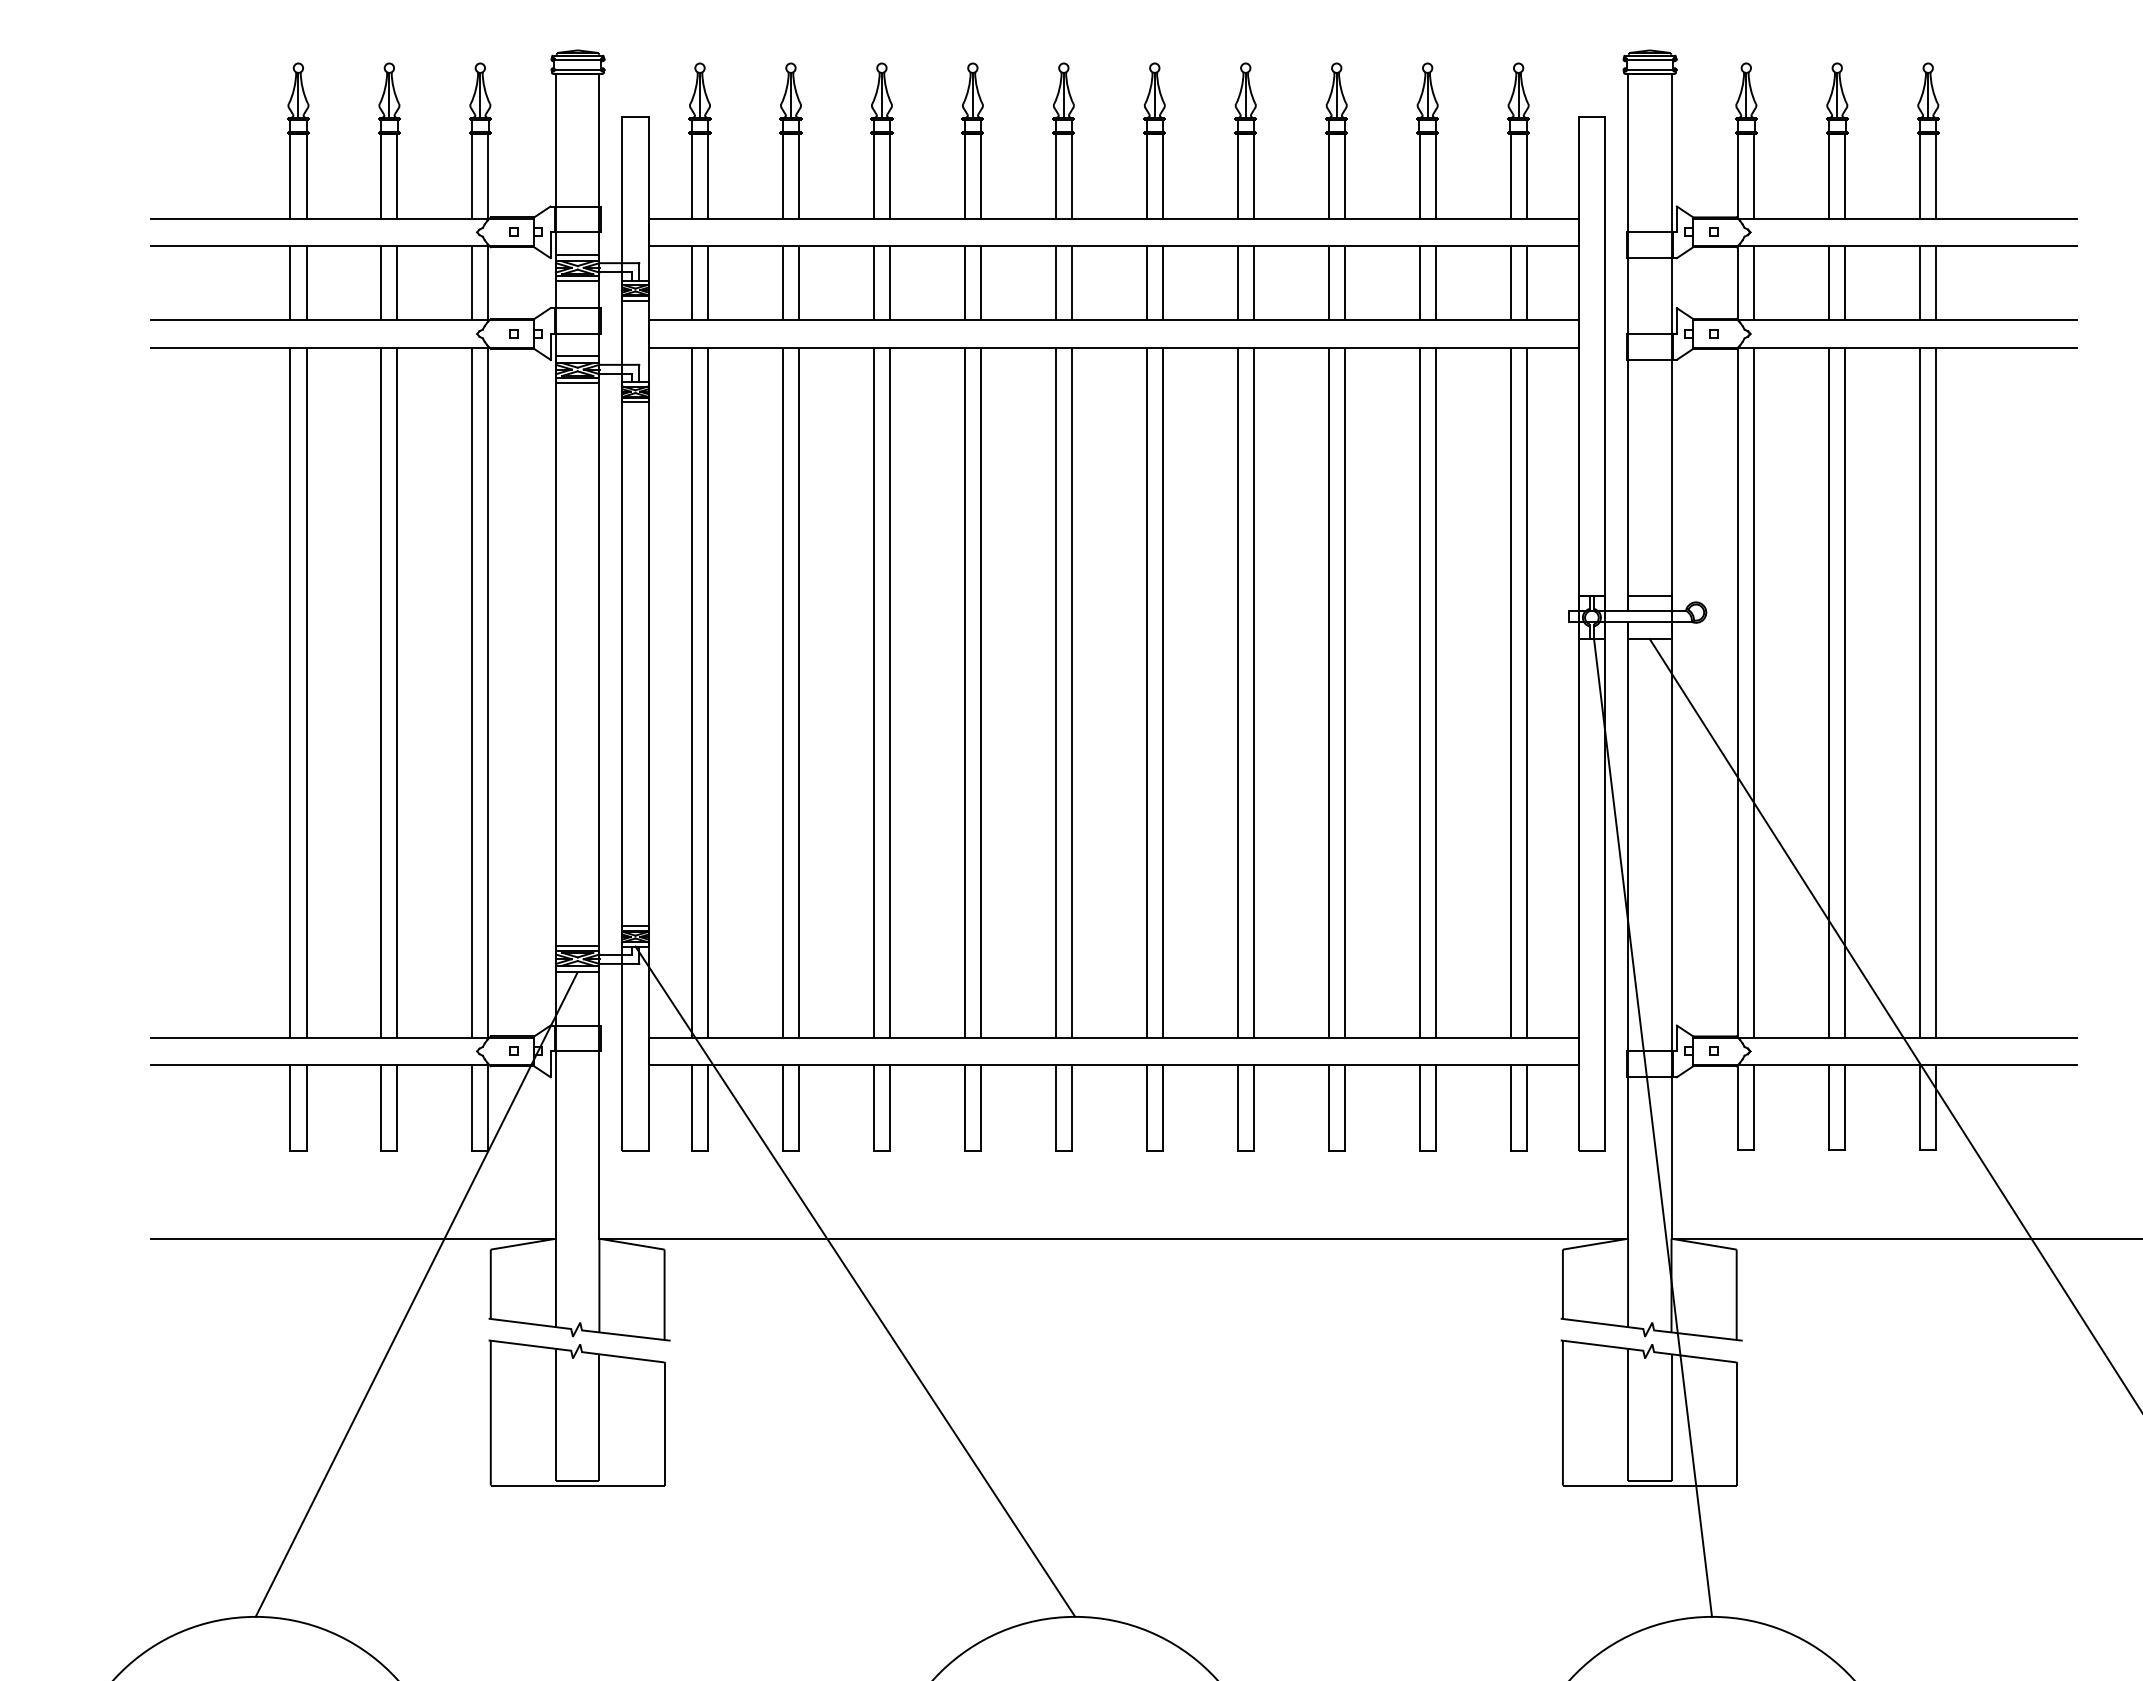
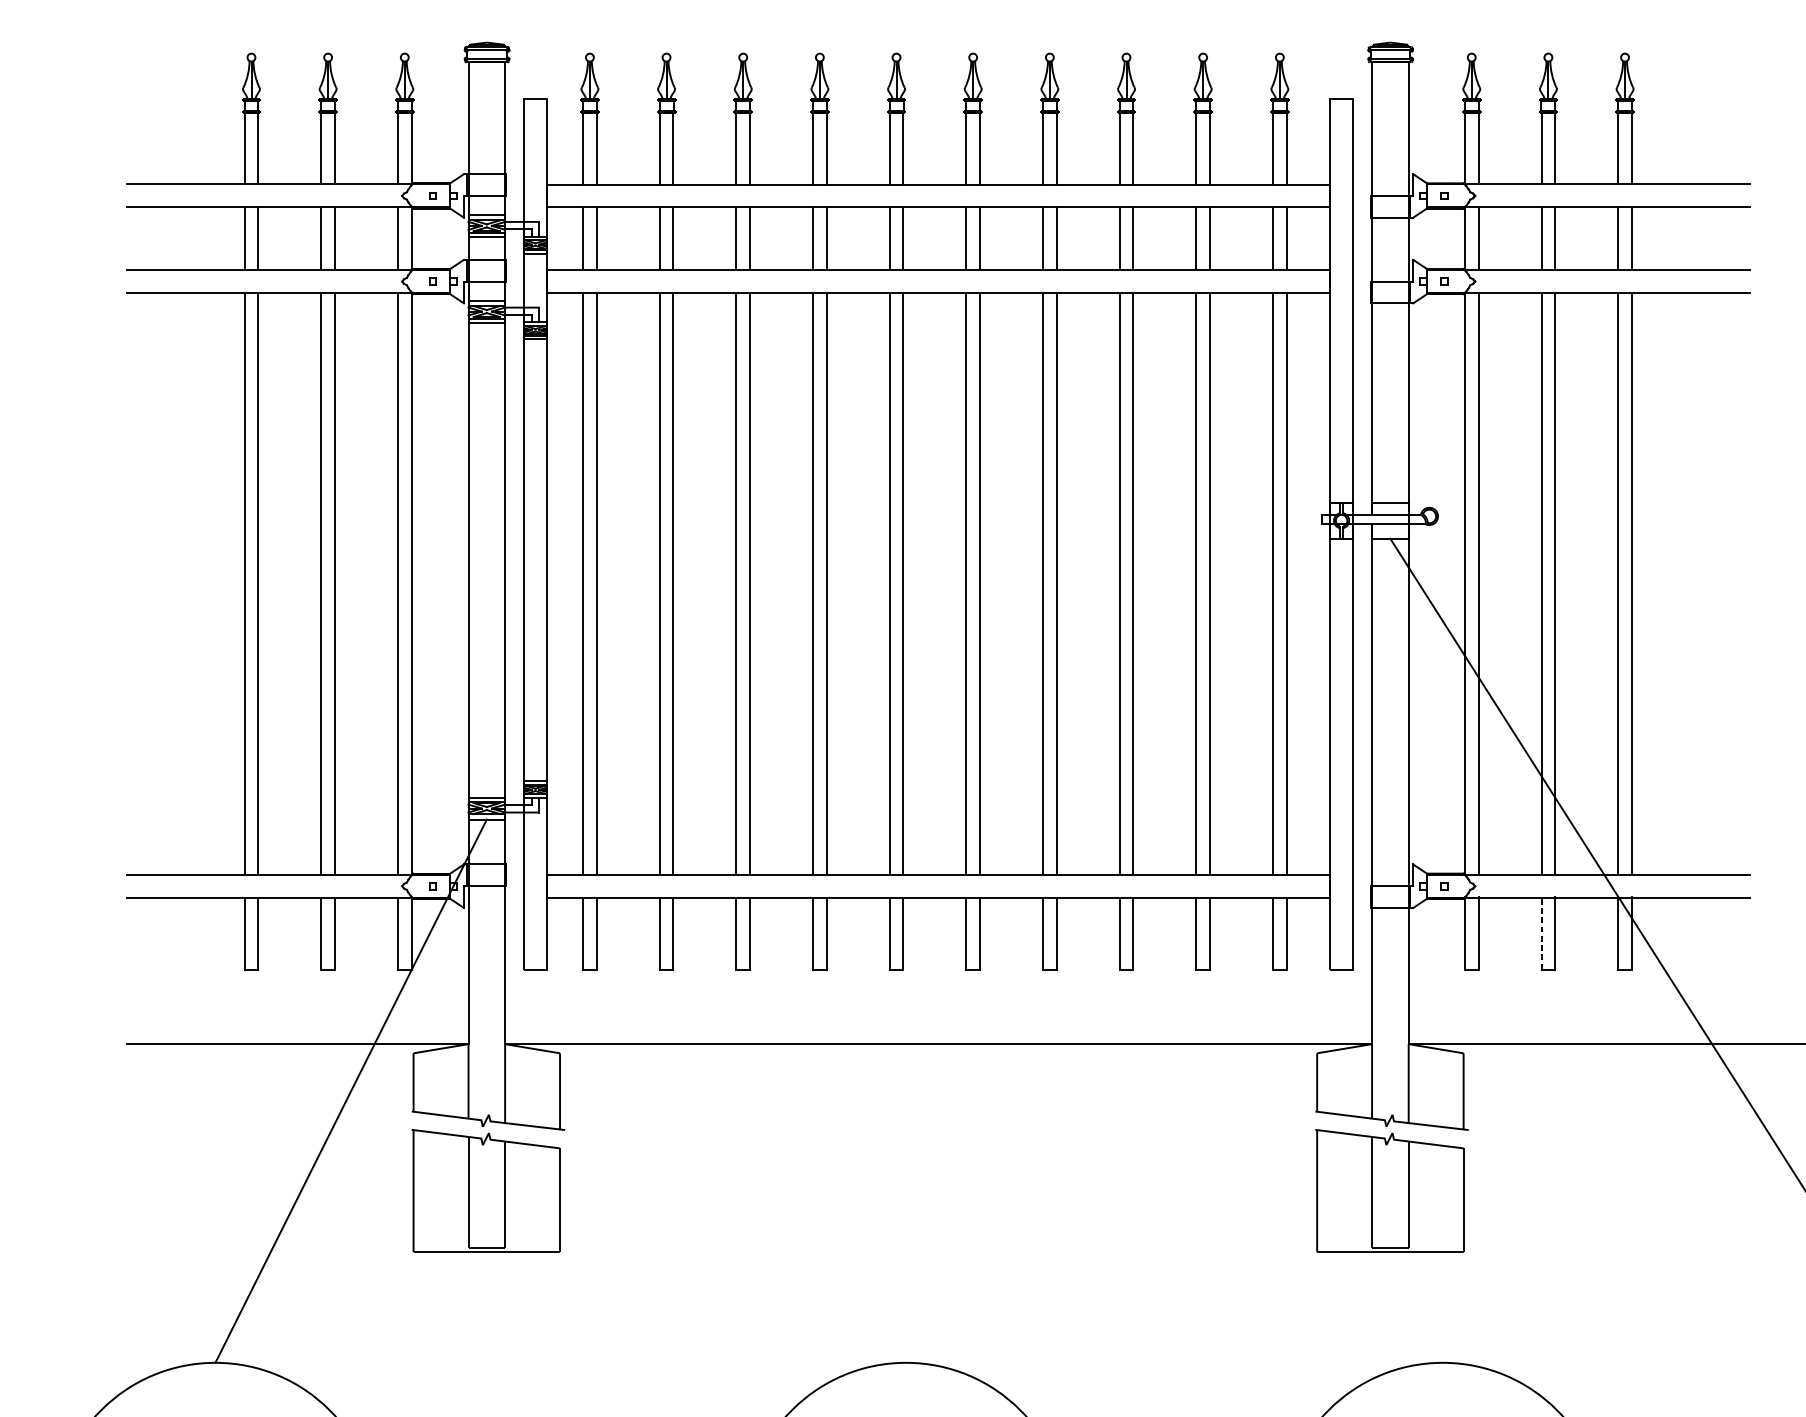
line: (1829, 1107) -> (1541, 933), solid -> dashed
line: (1653, 1127) -> (1393, 950), removed
line: (855, 1281) -> (720, 1080), removed

